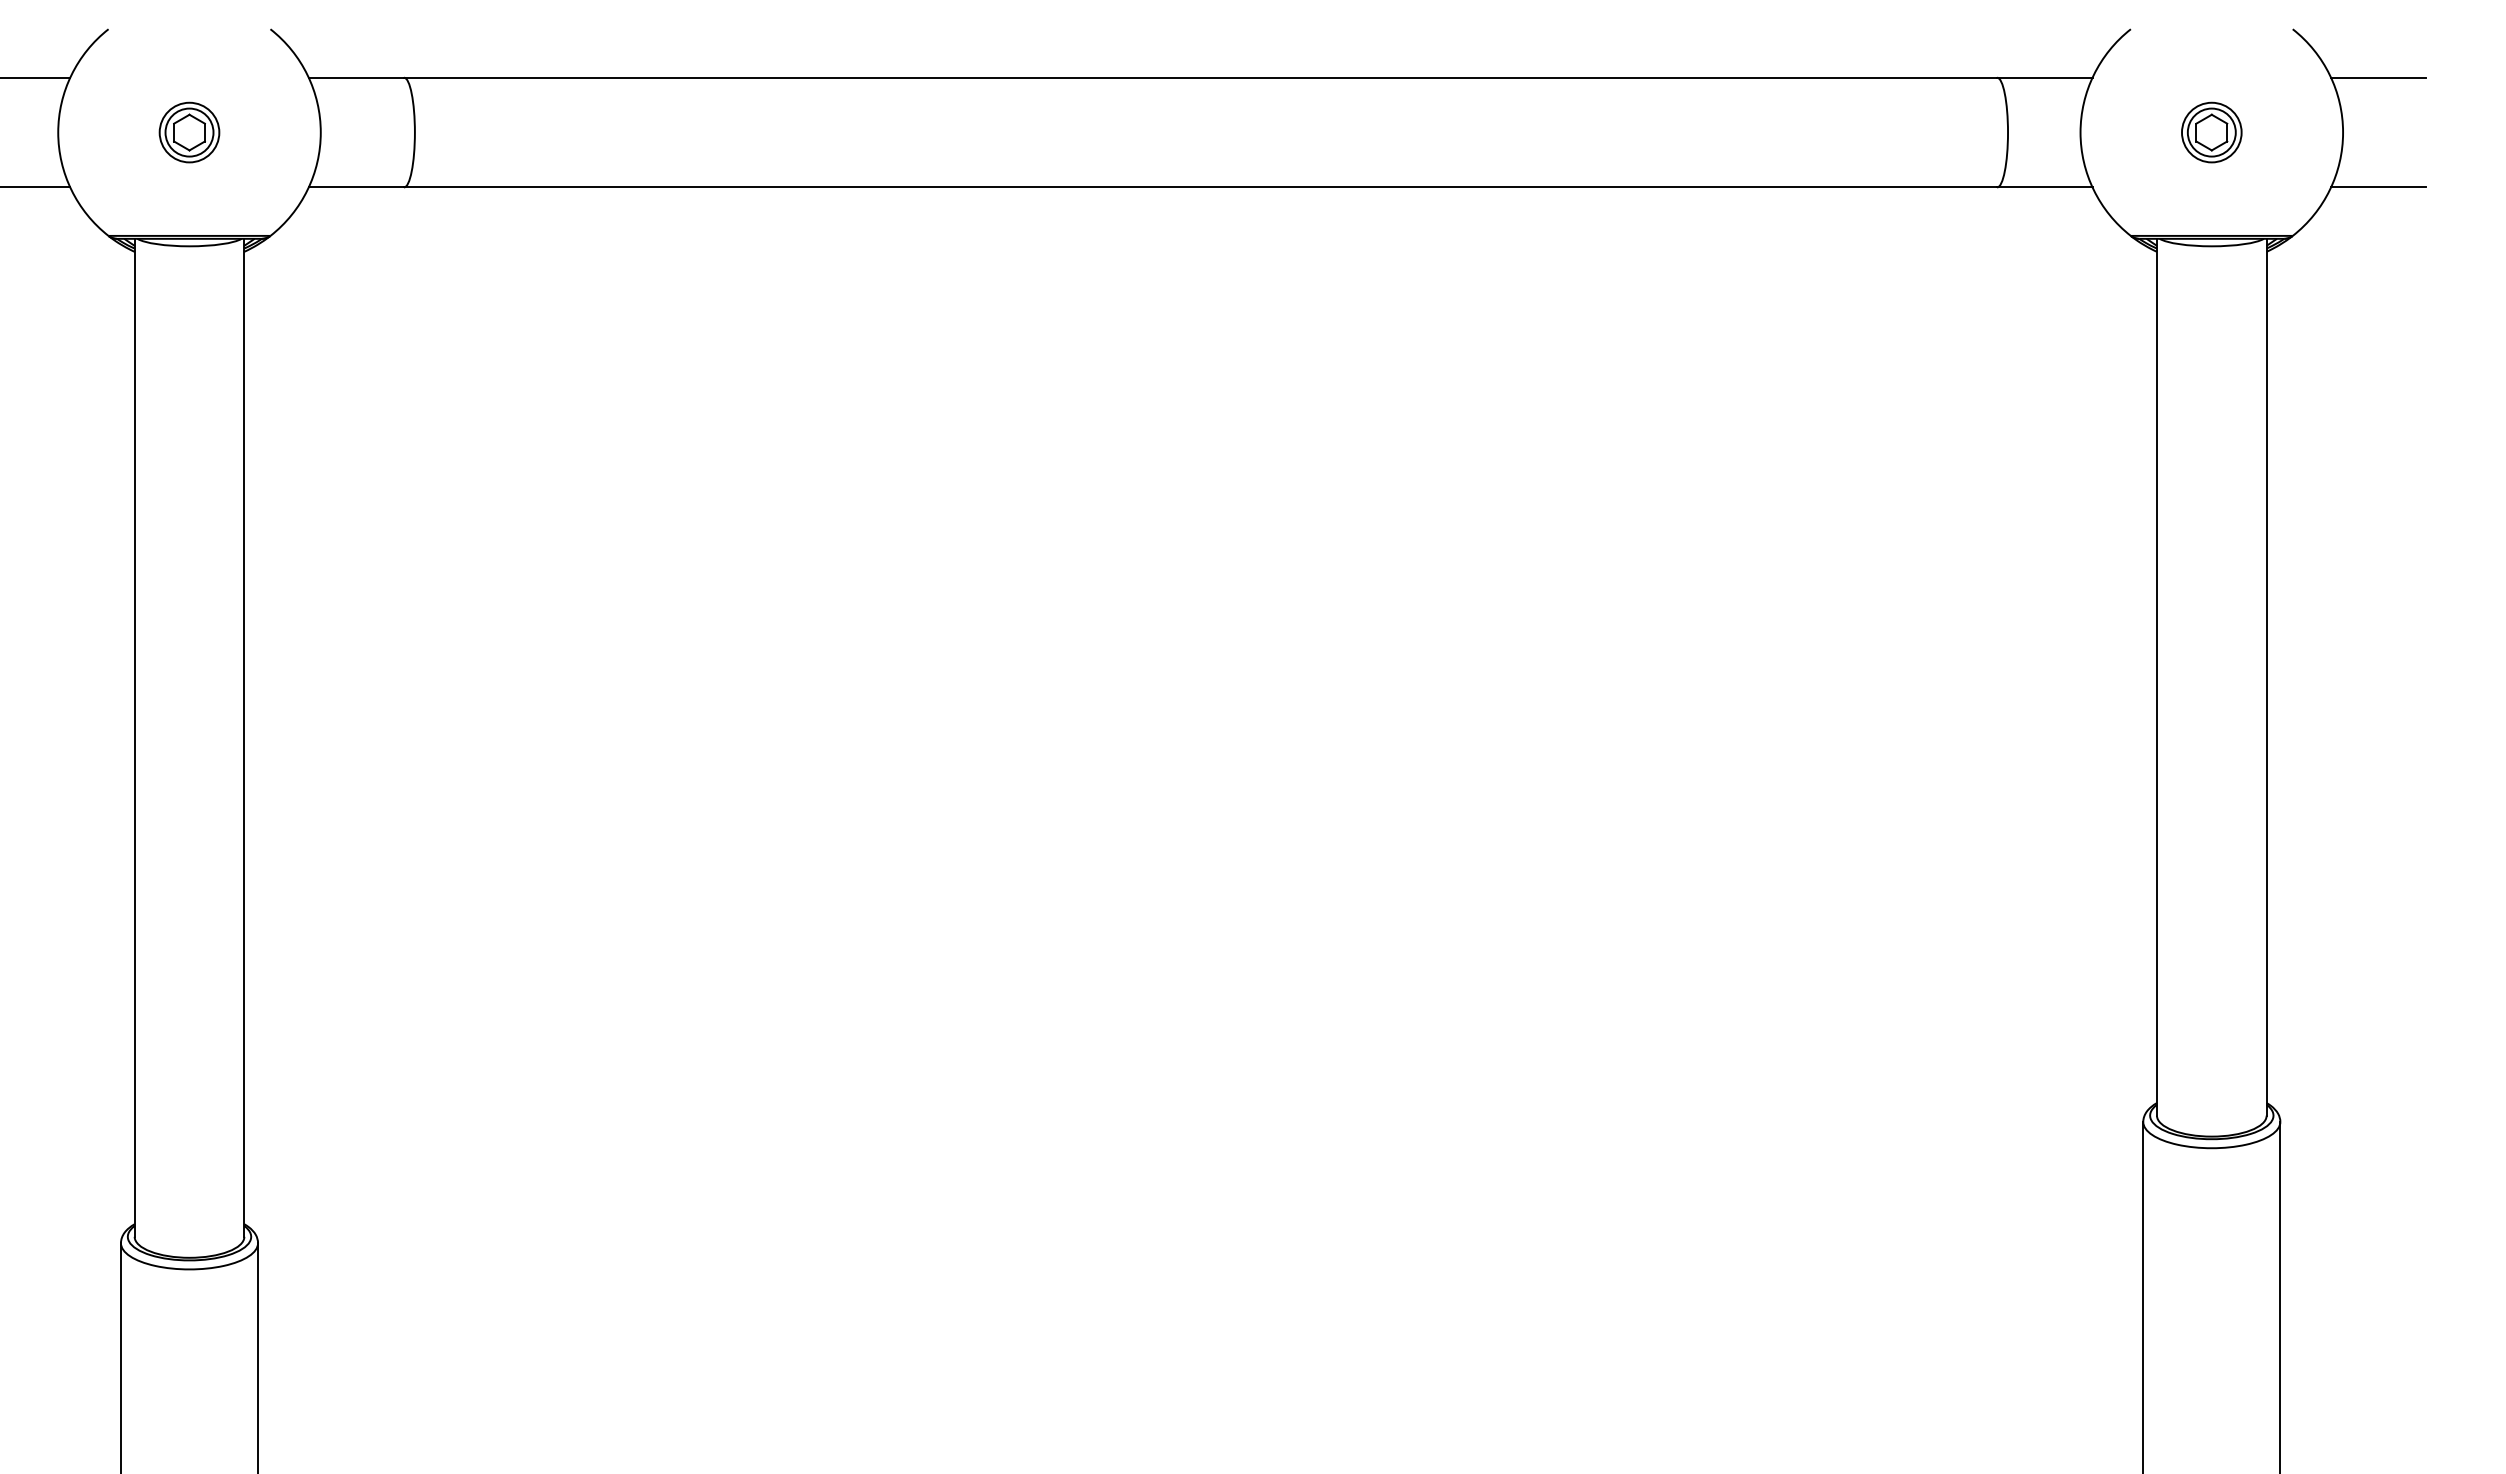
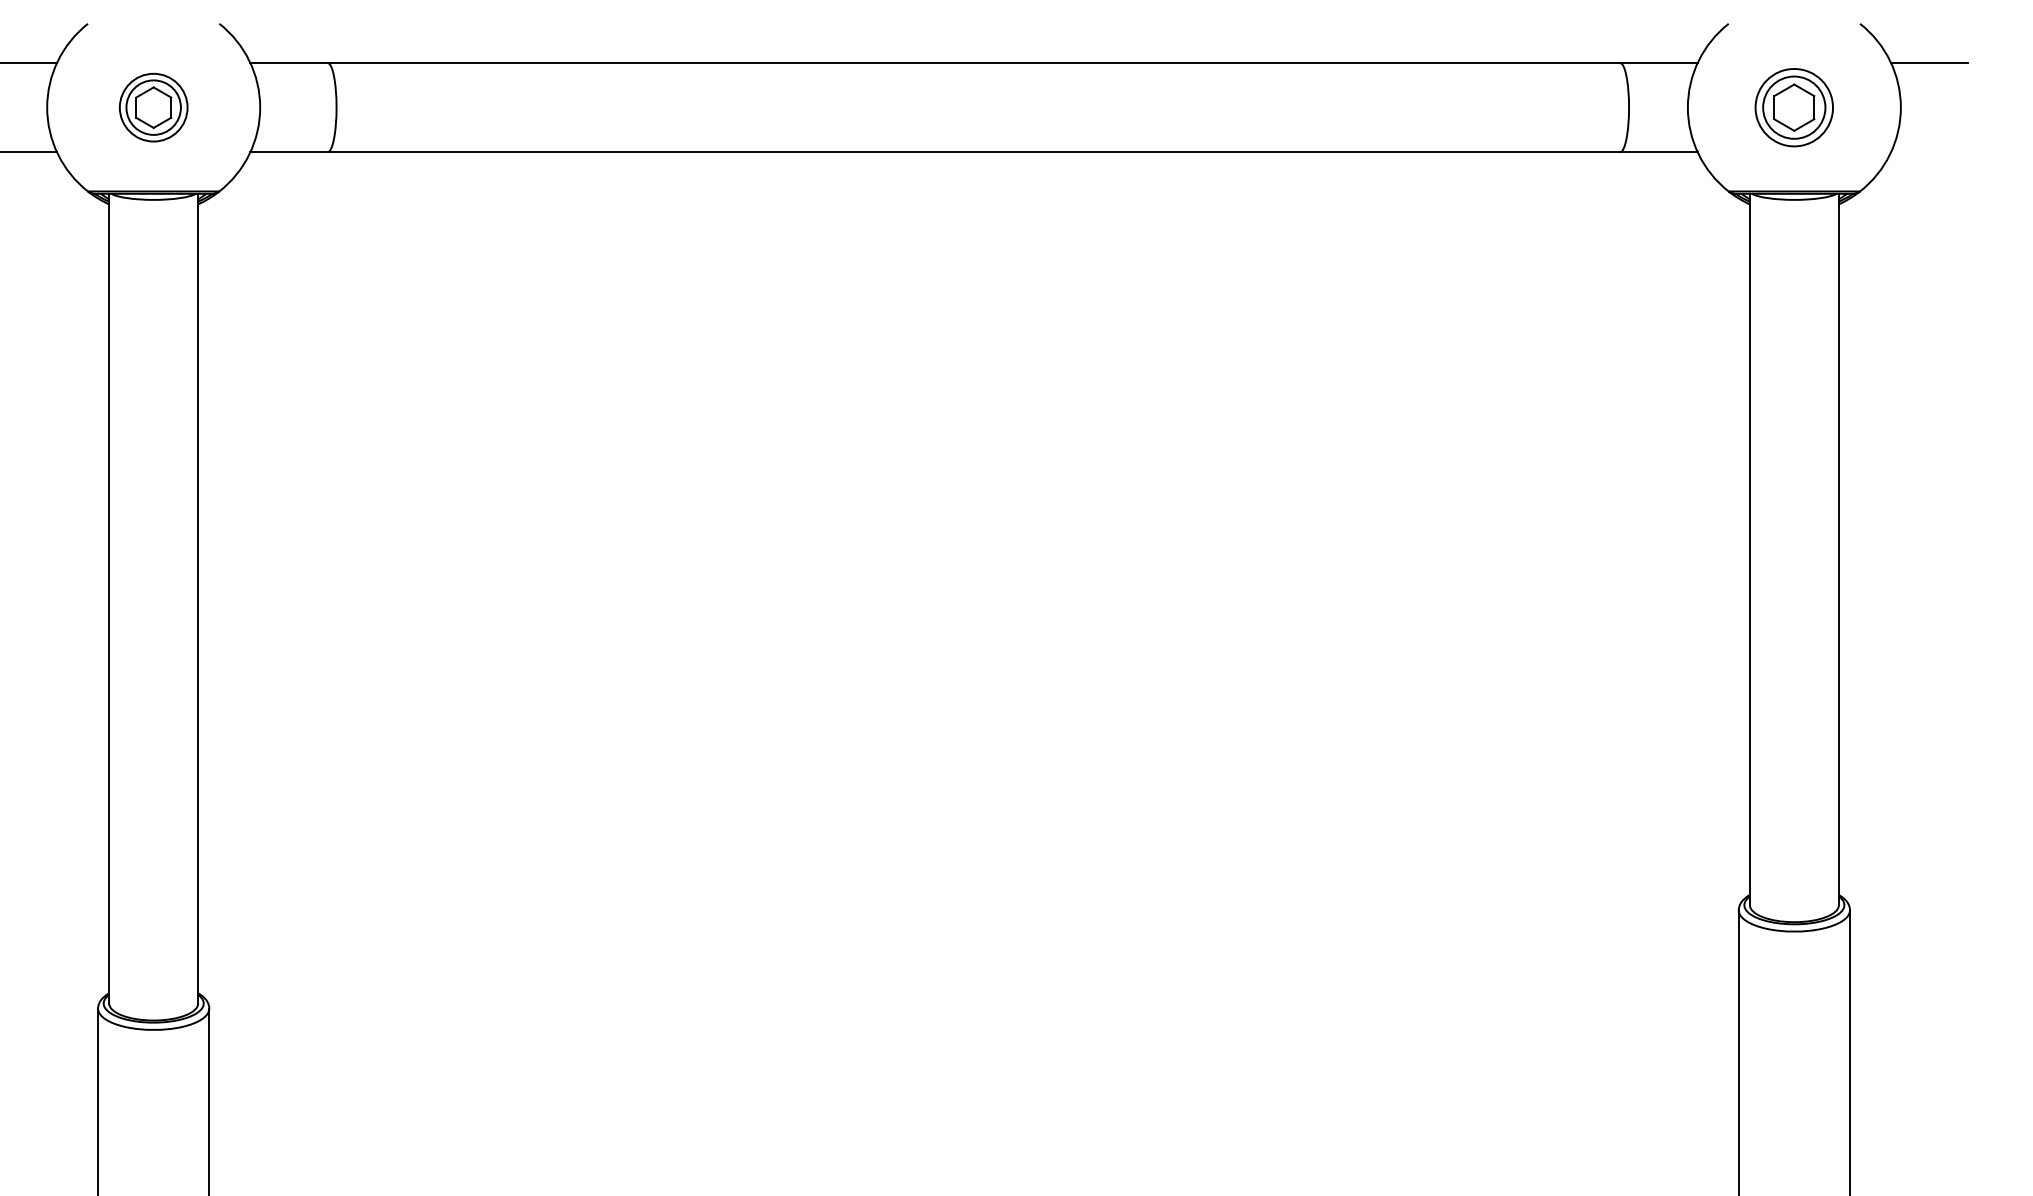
part: (189, 132) -> (153, 107), size x1.4
part: (2211, 132) -> (1794, 107), size x1.6
line: (2378, 187) -> (1929, 152), removed

